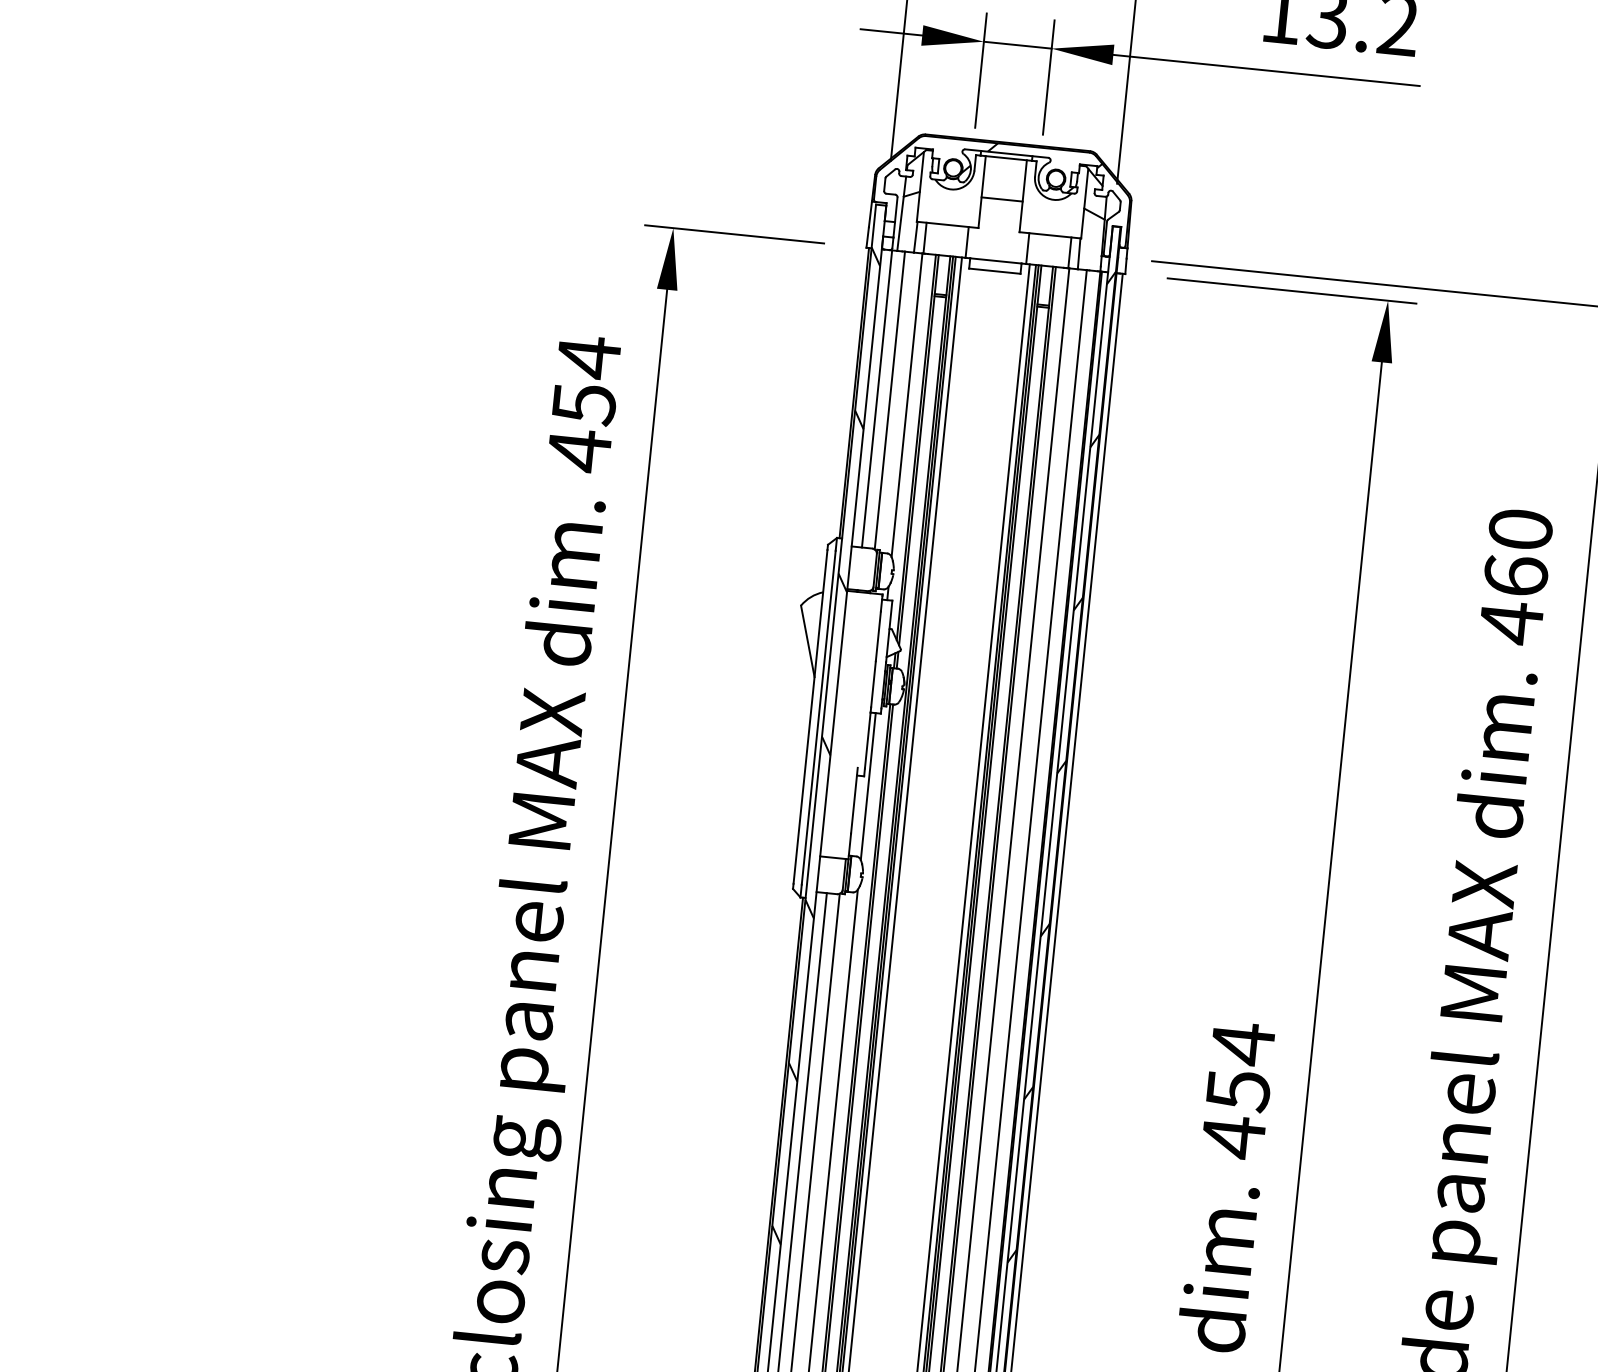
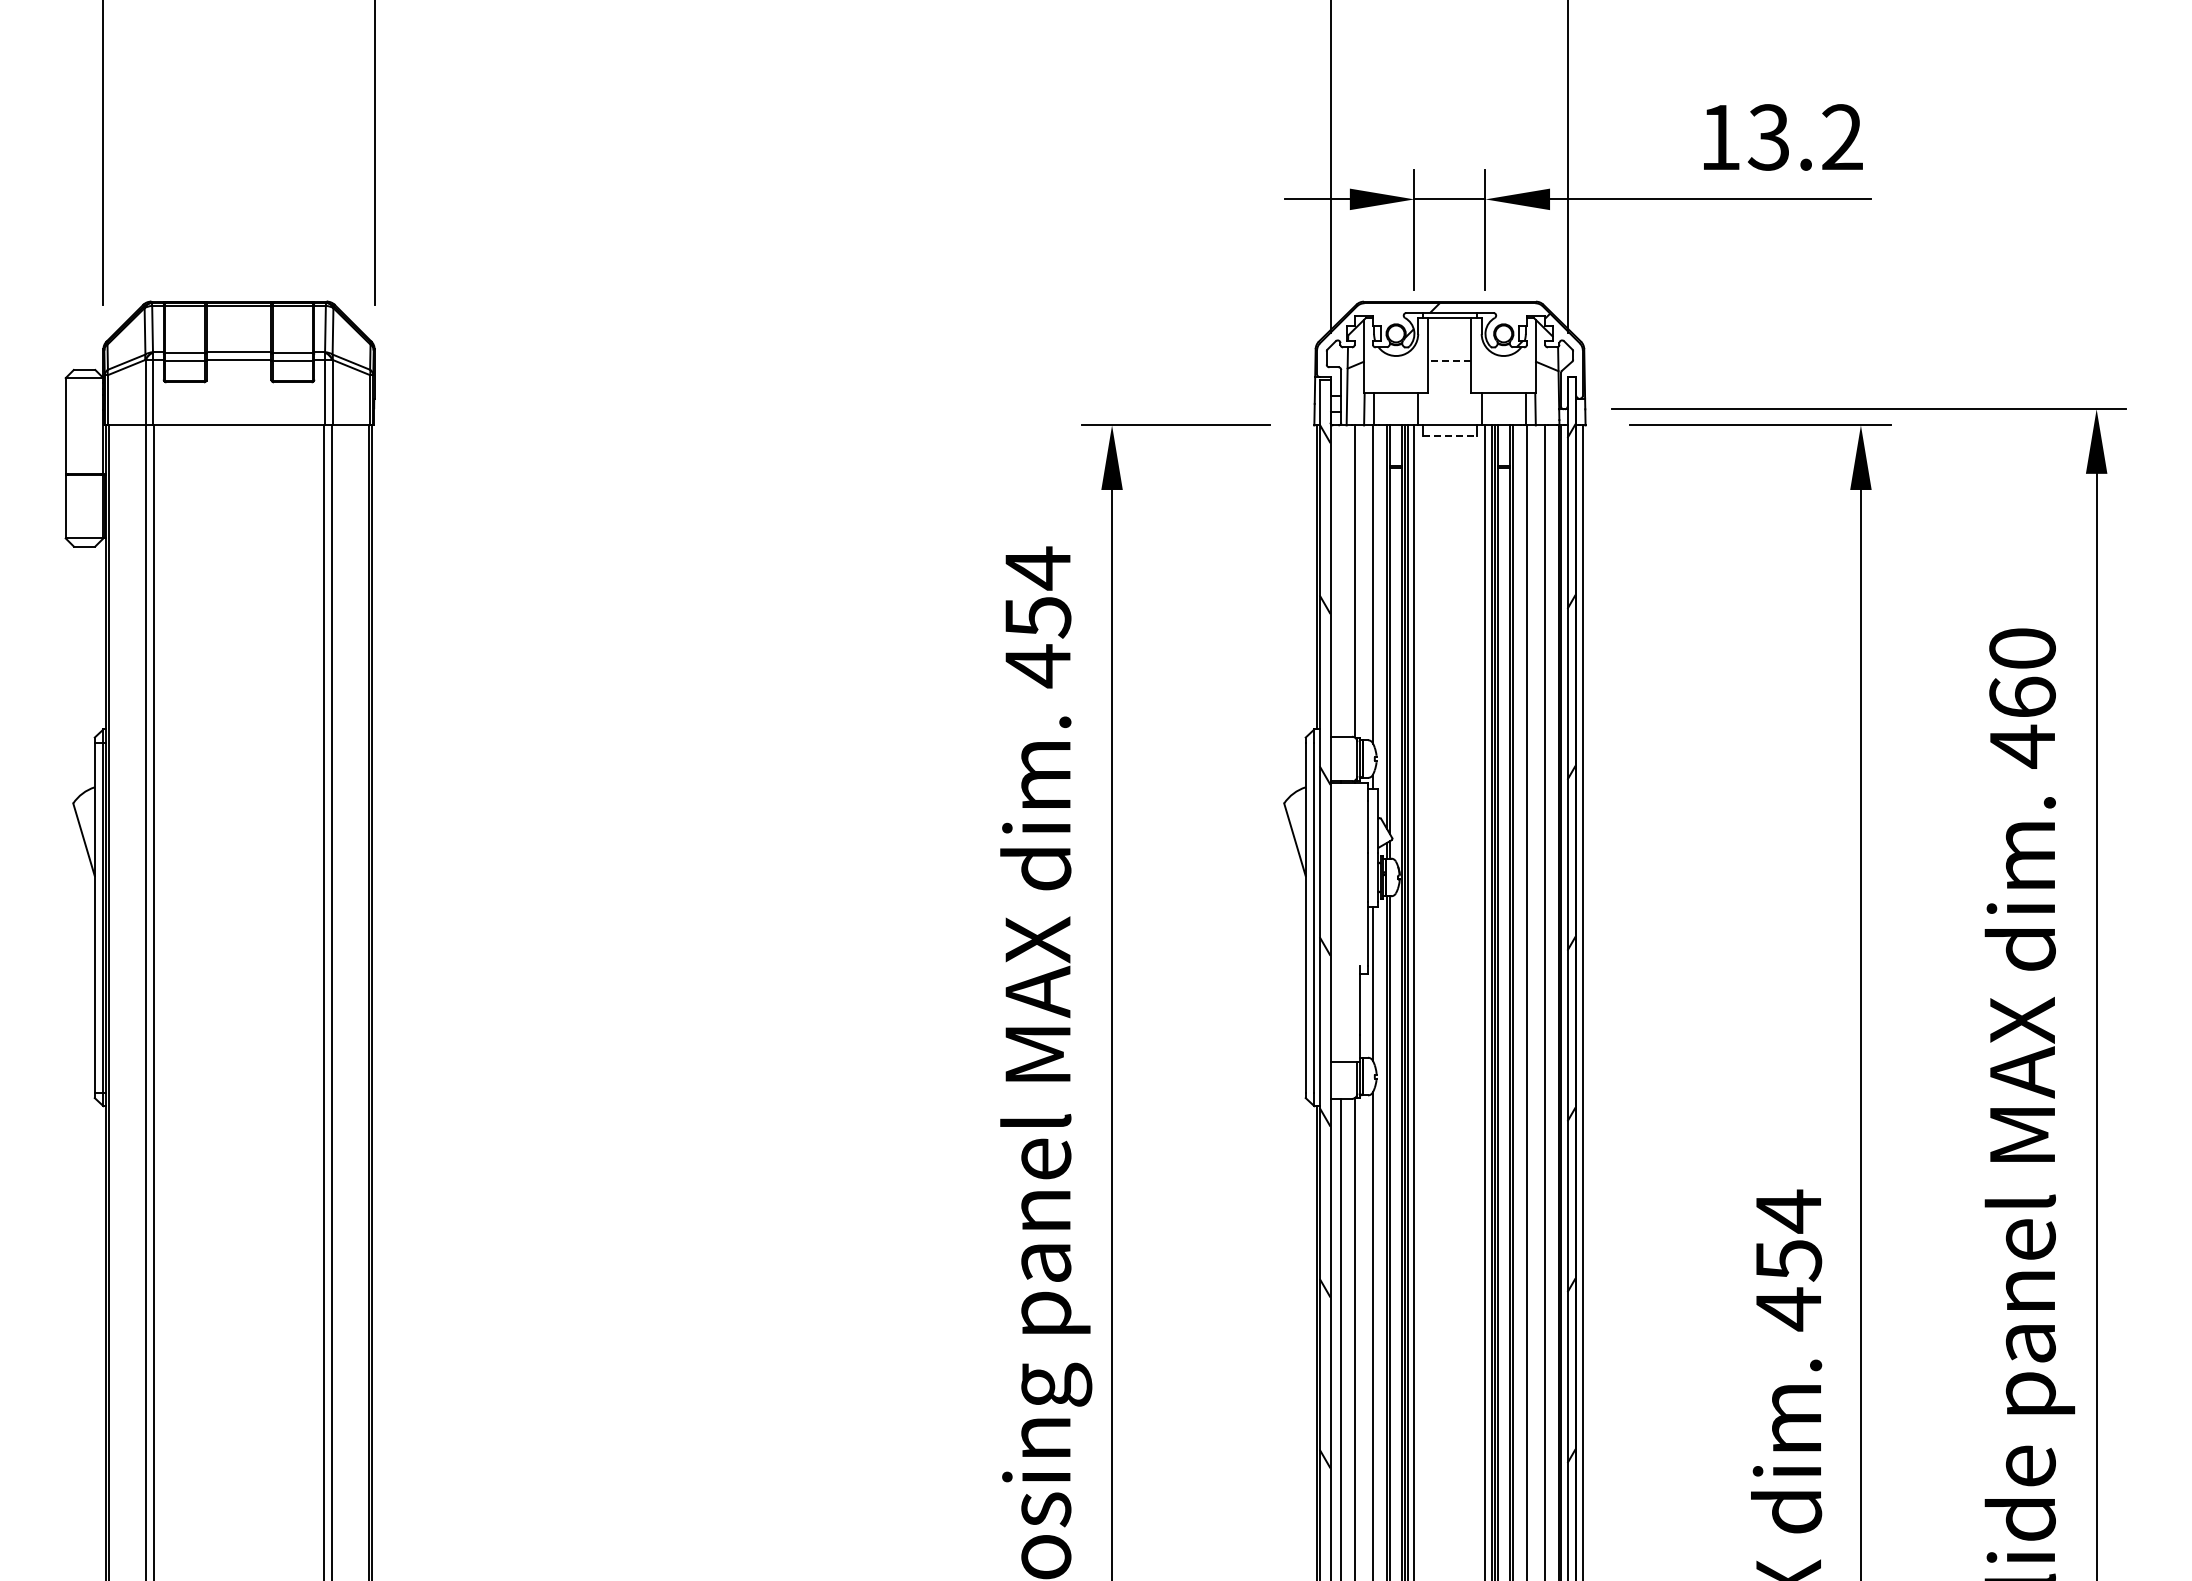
line: (1001, 199) -> (1449, 361), solid -> dashed
line: (994, 271) -> (1449, 436), solid -> dashed
line: (877, 398) -> (1341, 580), removed

